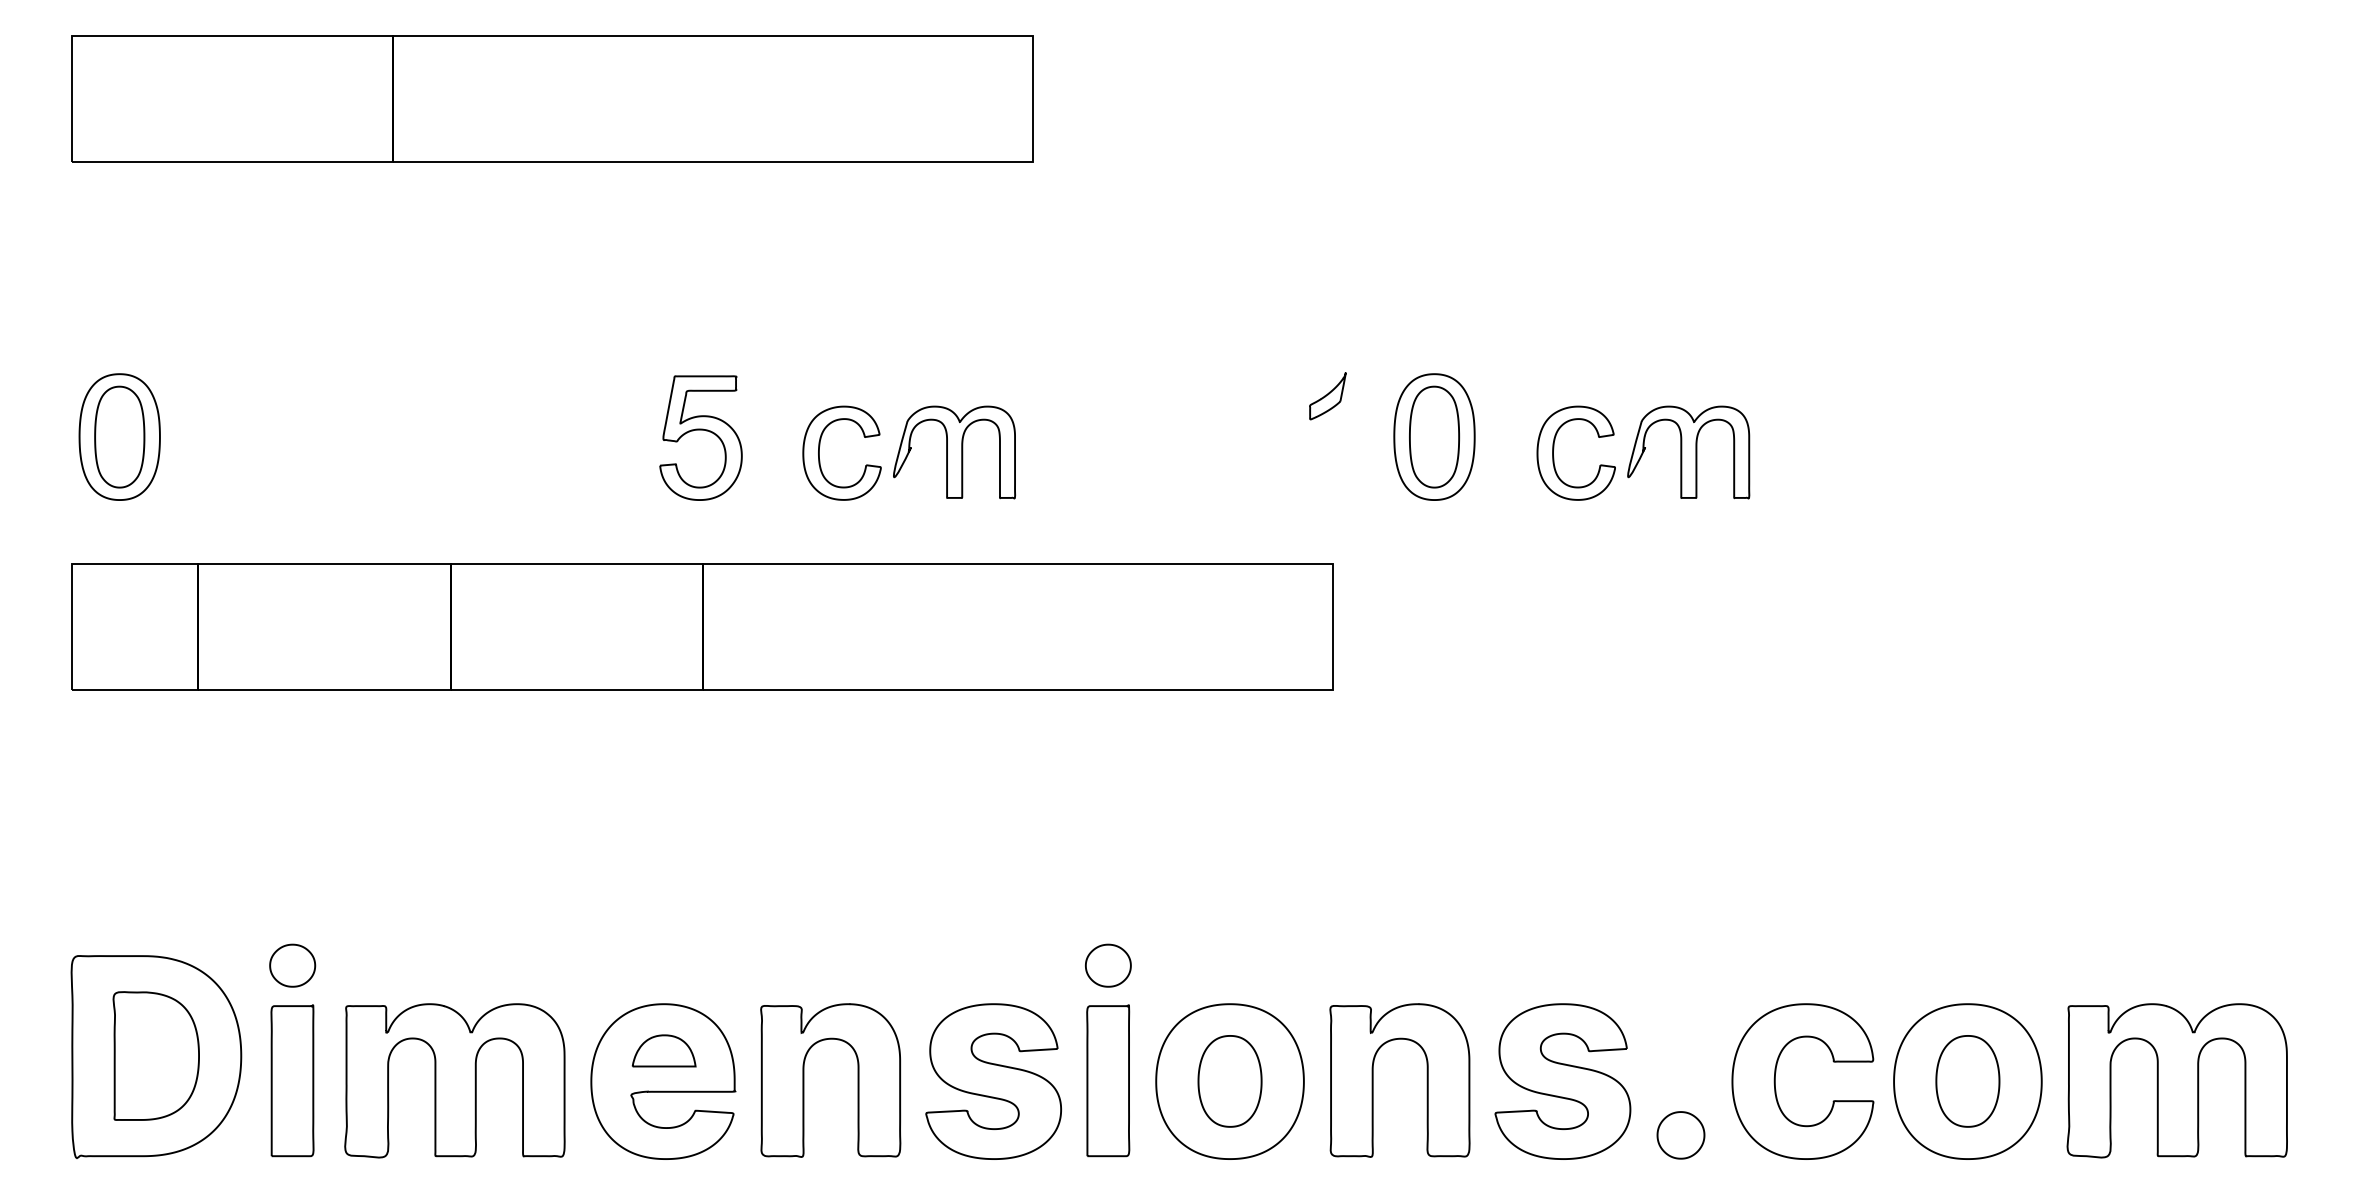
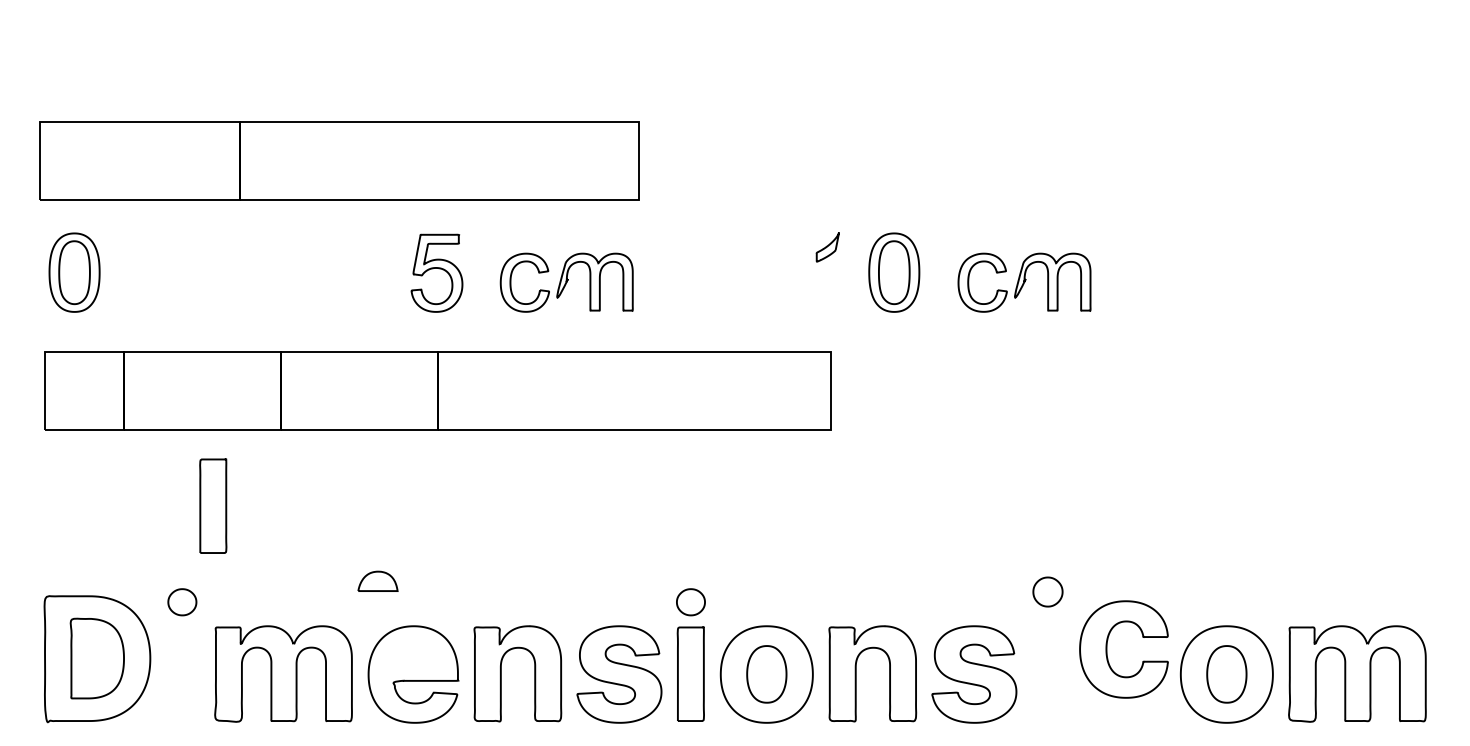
part: (552, 98) -> (339, 160), moved
part: (663, 1049) -> (377, 580), moved
part: (292, 1079) -> (213, 505), moved
part: (1776, 1081) -> (1107, 649), moved
part: (1680, 1134) -> (1047, 591), moved

